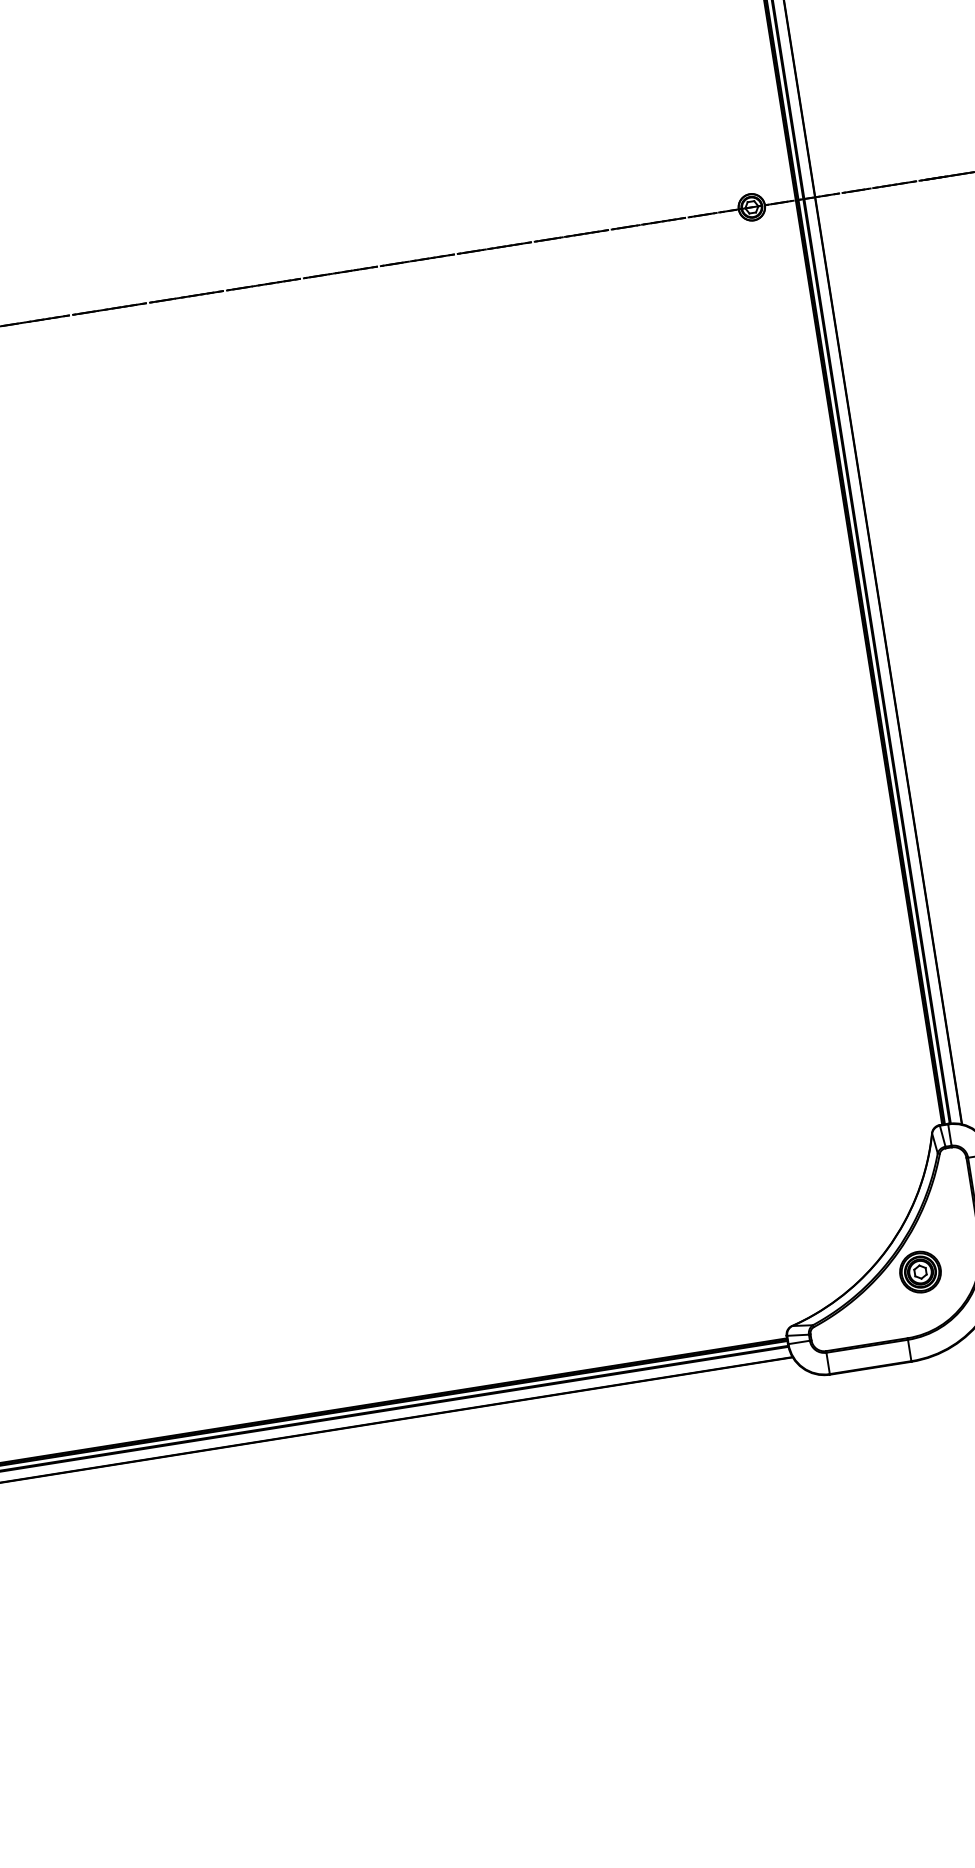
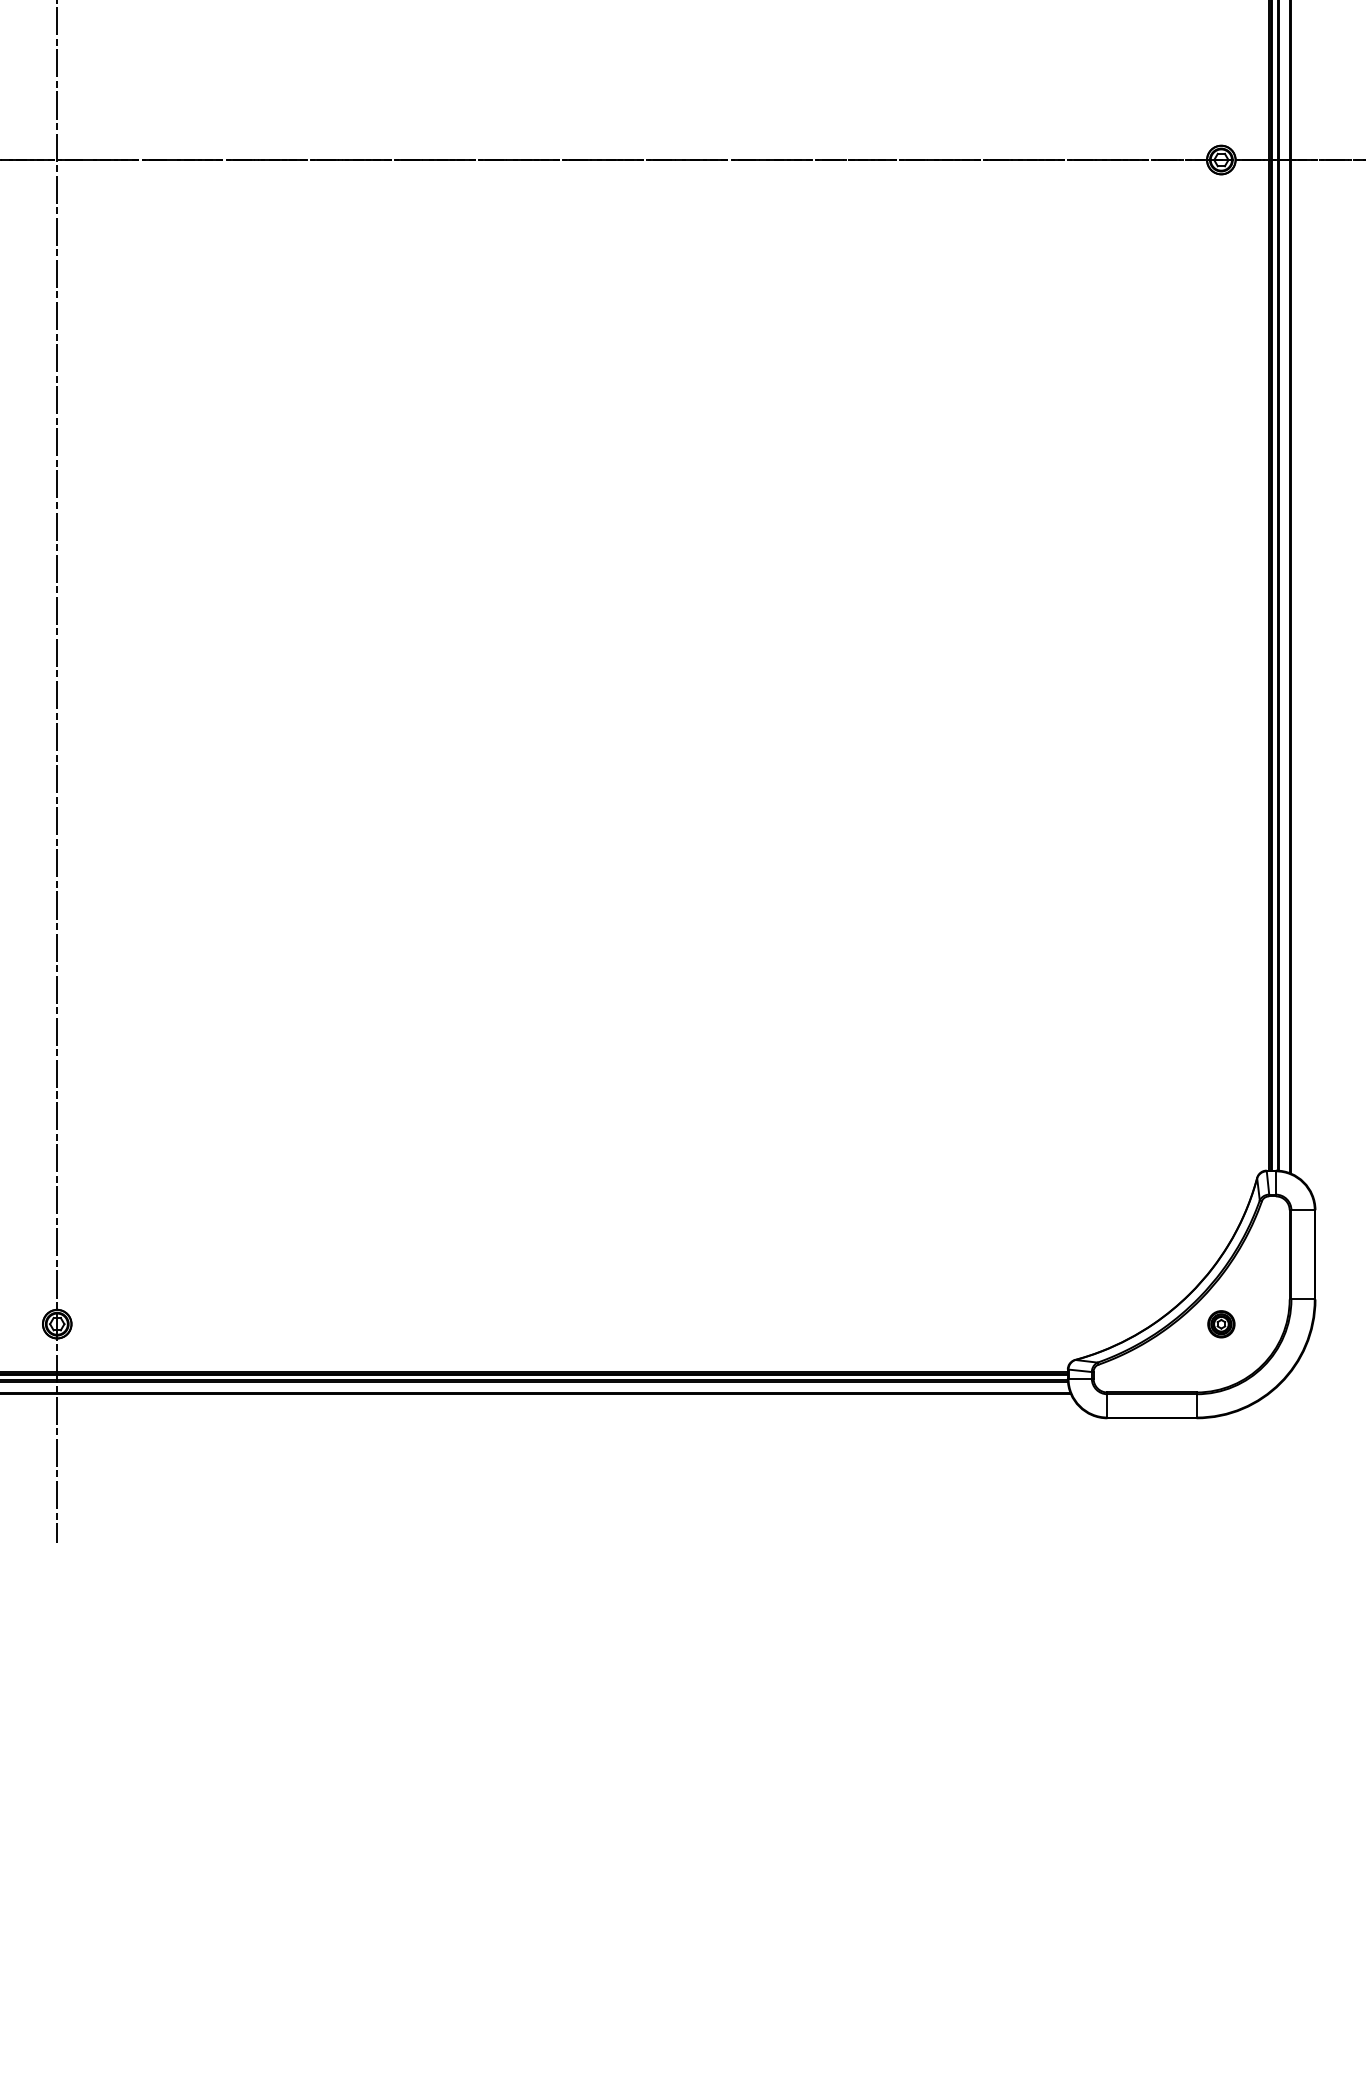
part: (920, 1272) -> (1221, 1324), size x0.6

